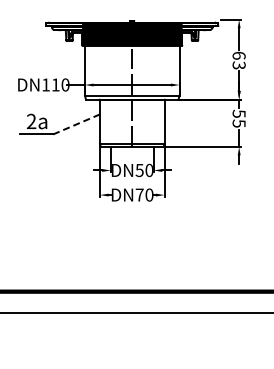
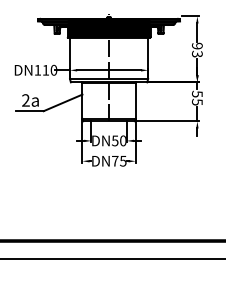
text: (238, 55) -> (196, 45), 63 -> 93
line: (76, 124) -> (63, 102), dashed -> solid
text: (149, 194) -> (123, 160), DN70 -> DN75

